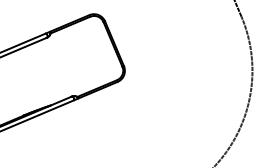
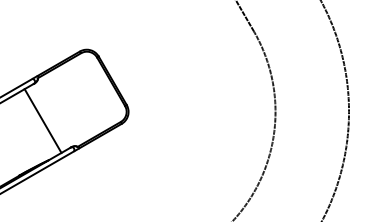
line: (49, 70) -> (42, 120), added

